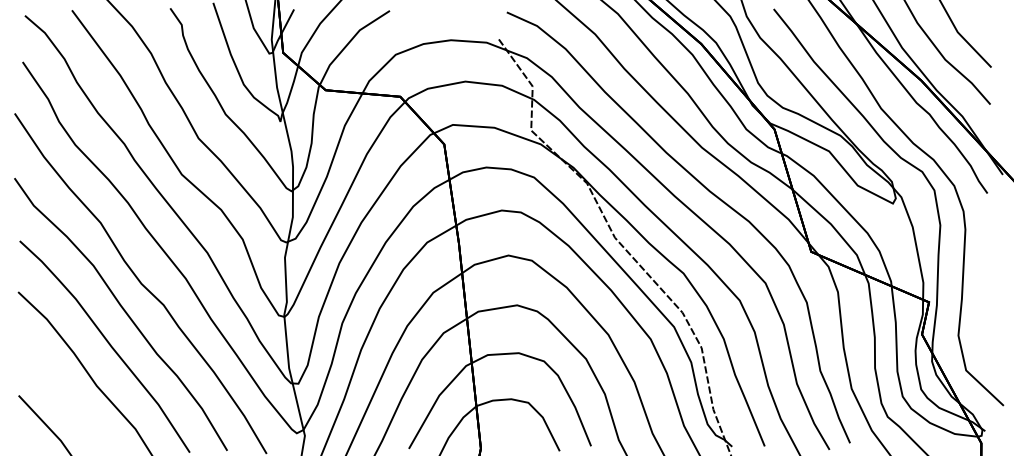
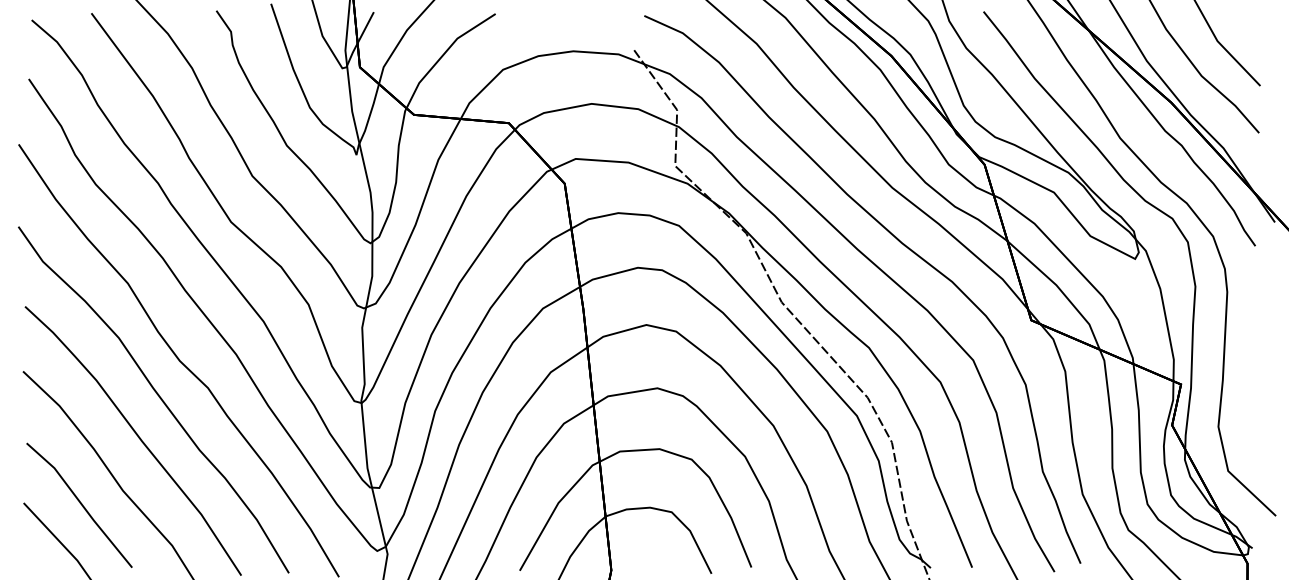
line: (63, 397) -> (80, 505), added

